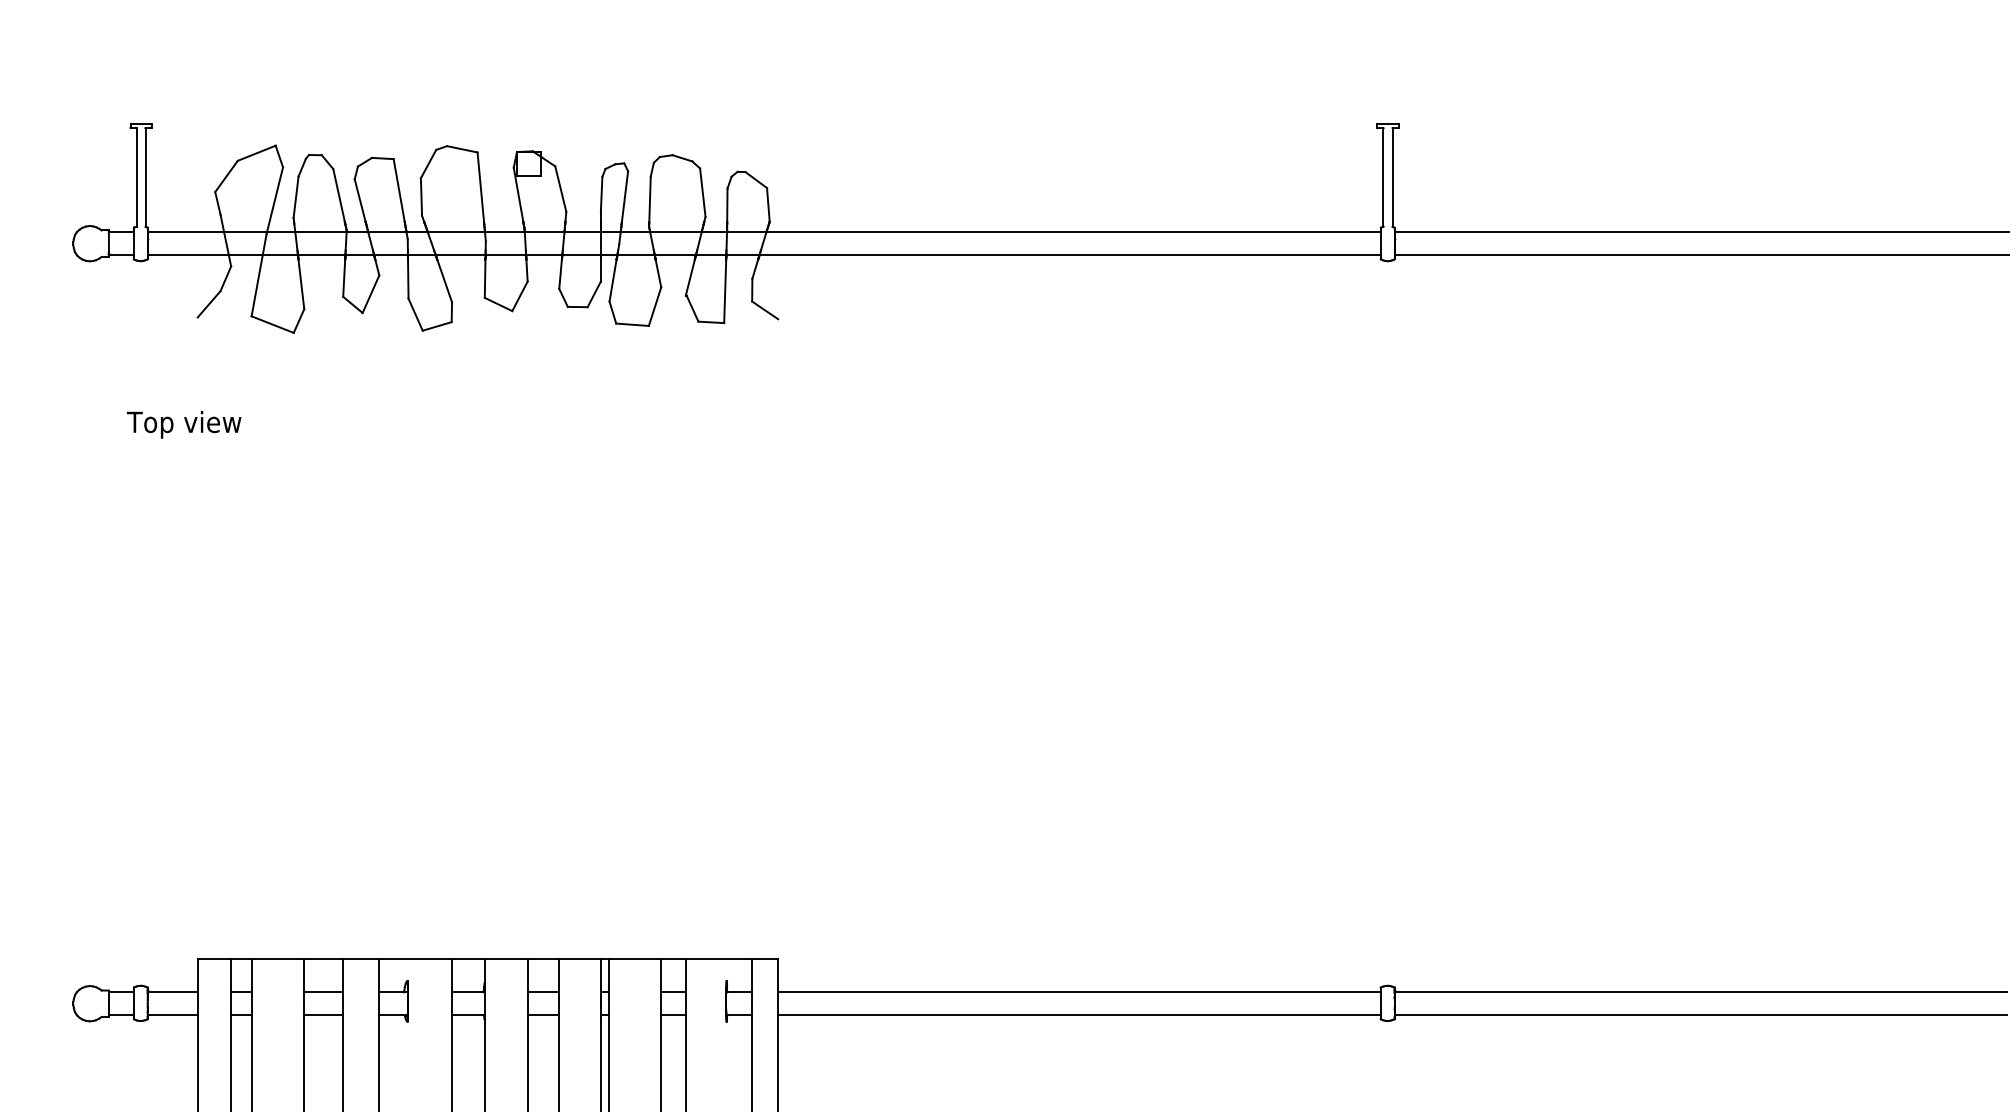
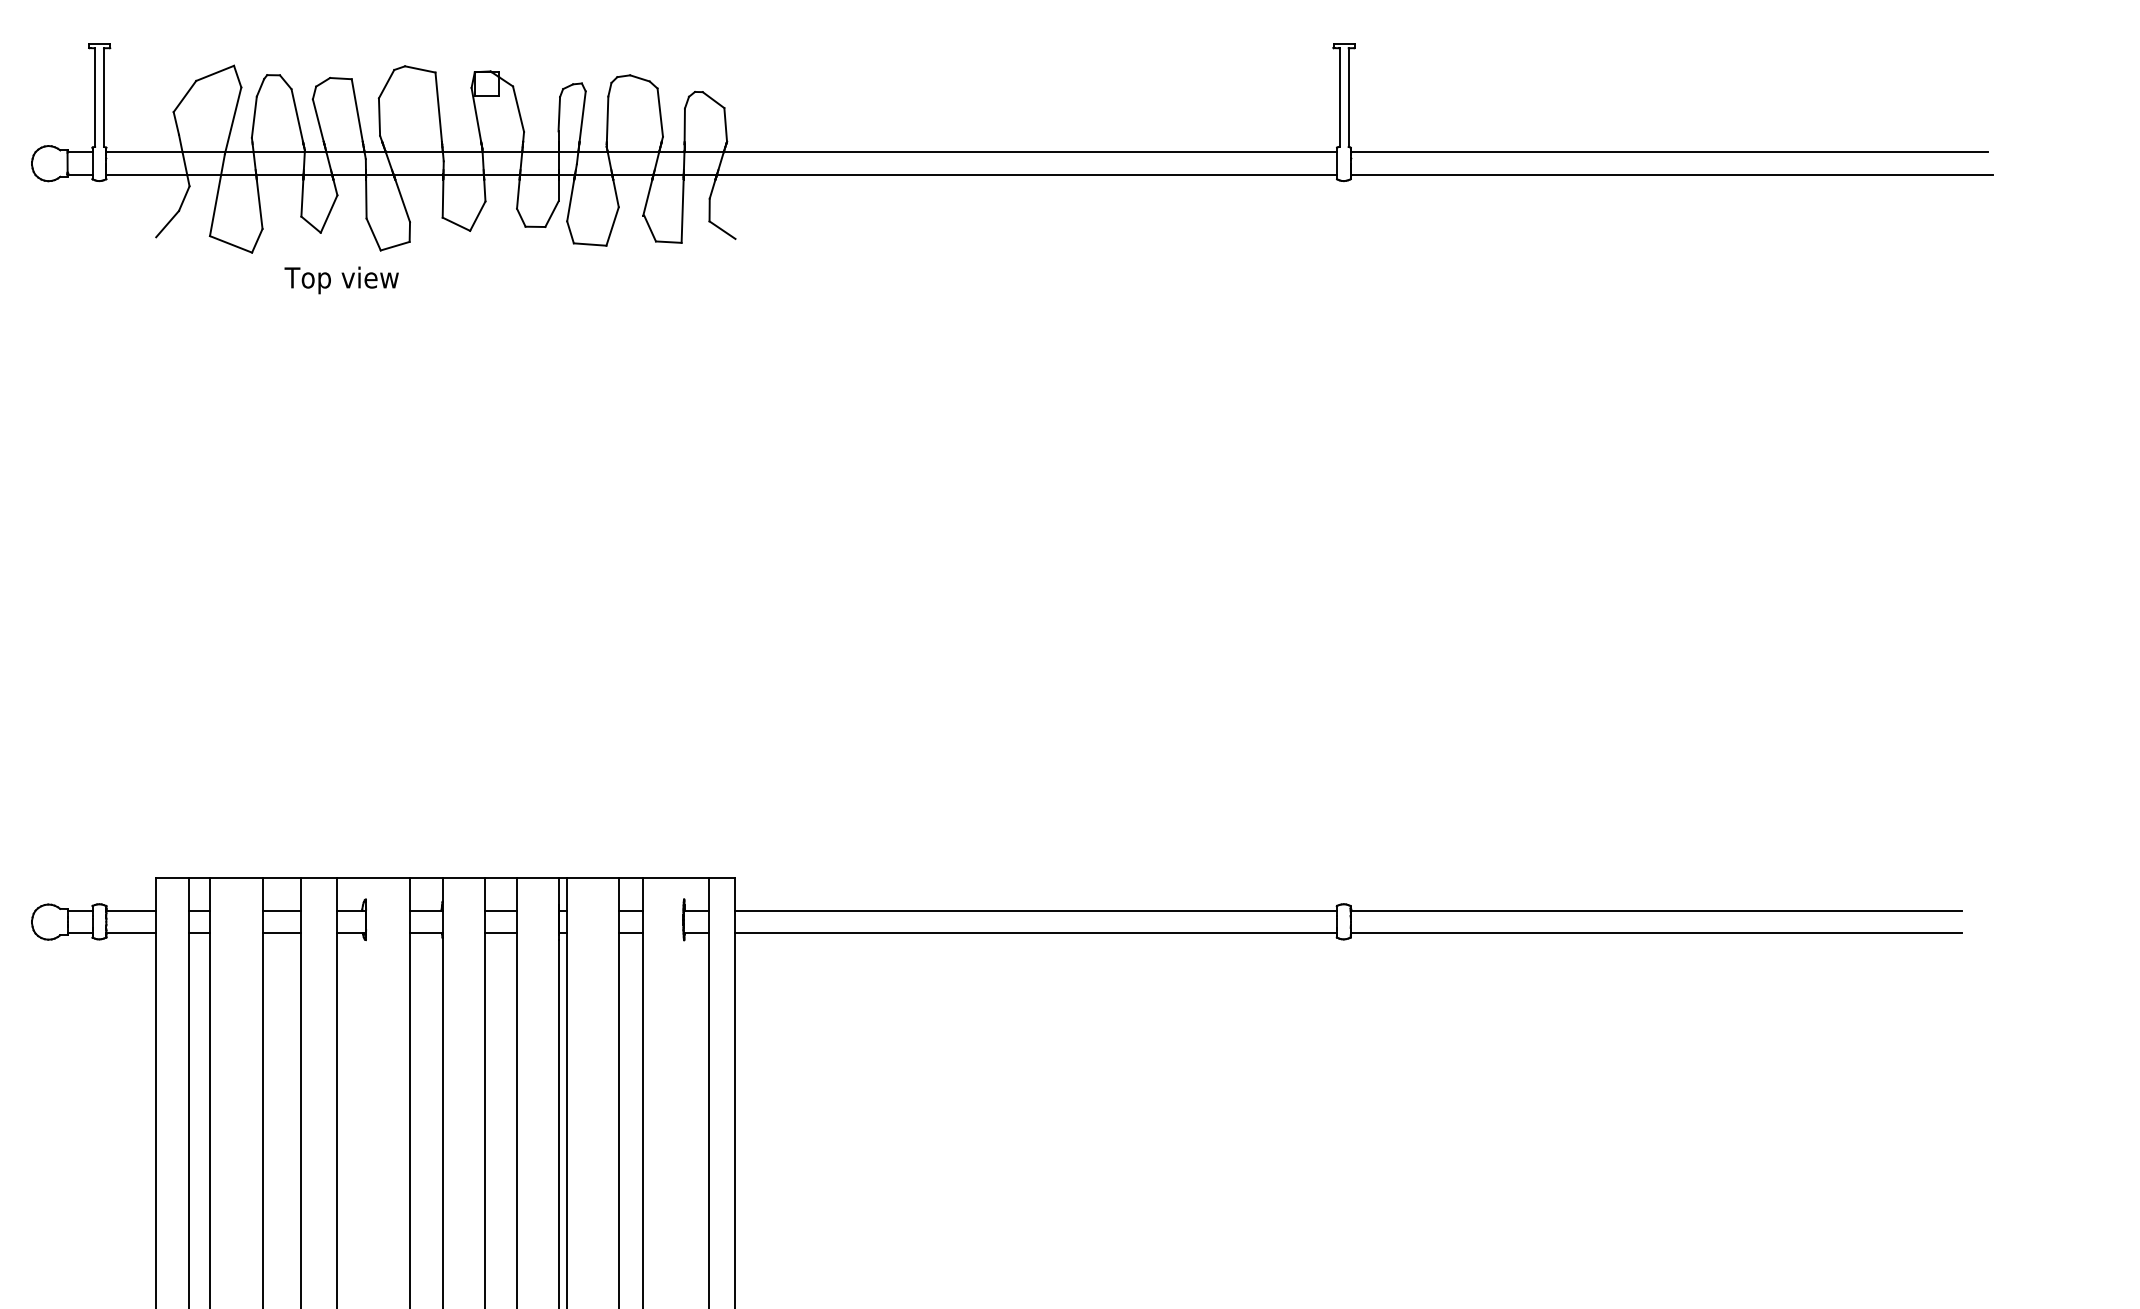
text: (183, 424) -> (341, 280), moved

